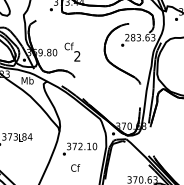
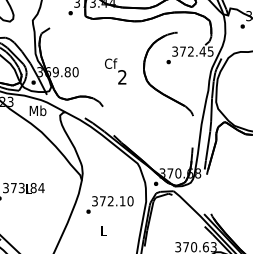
text: (140, 37) -> (192, 51), 283.63 -> 372.45
text: (72, 52) -> (115, 71), moved
text: (75, 167) -> (103, 230), Cf -> L

